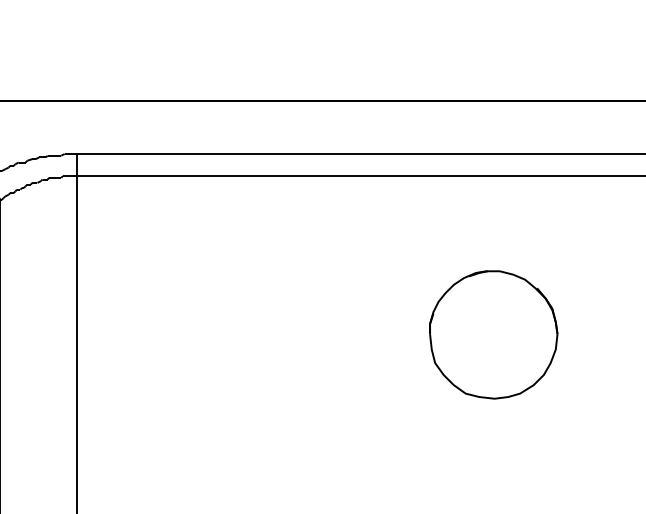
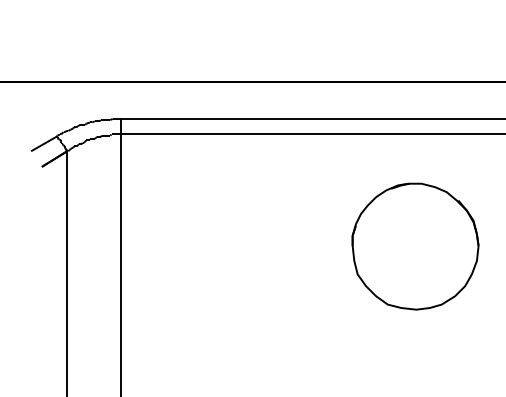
part: (493, 334) -> (415, 246), size x1.4

